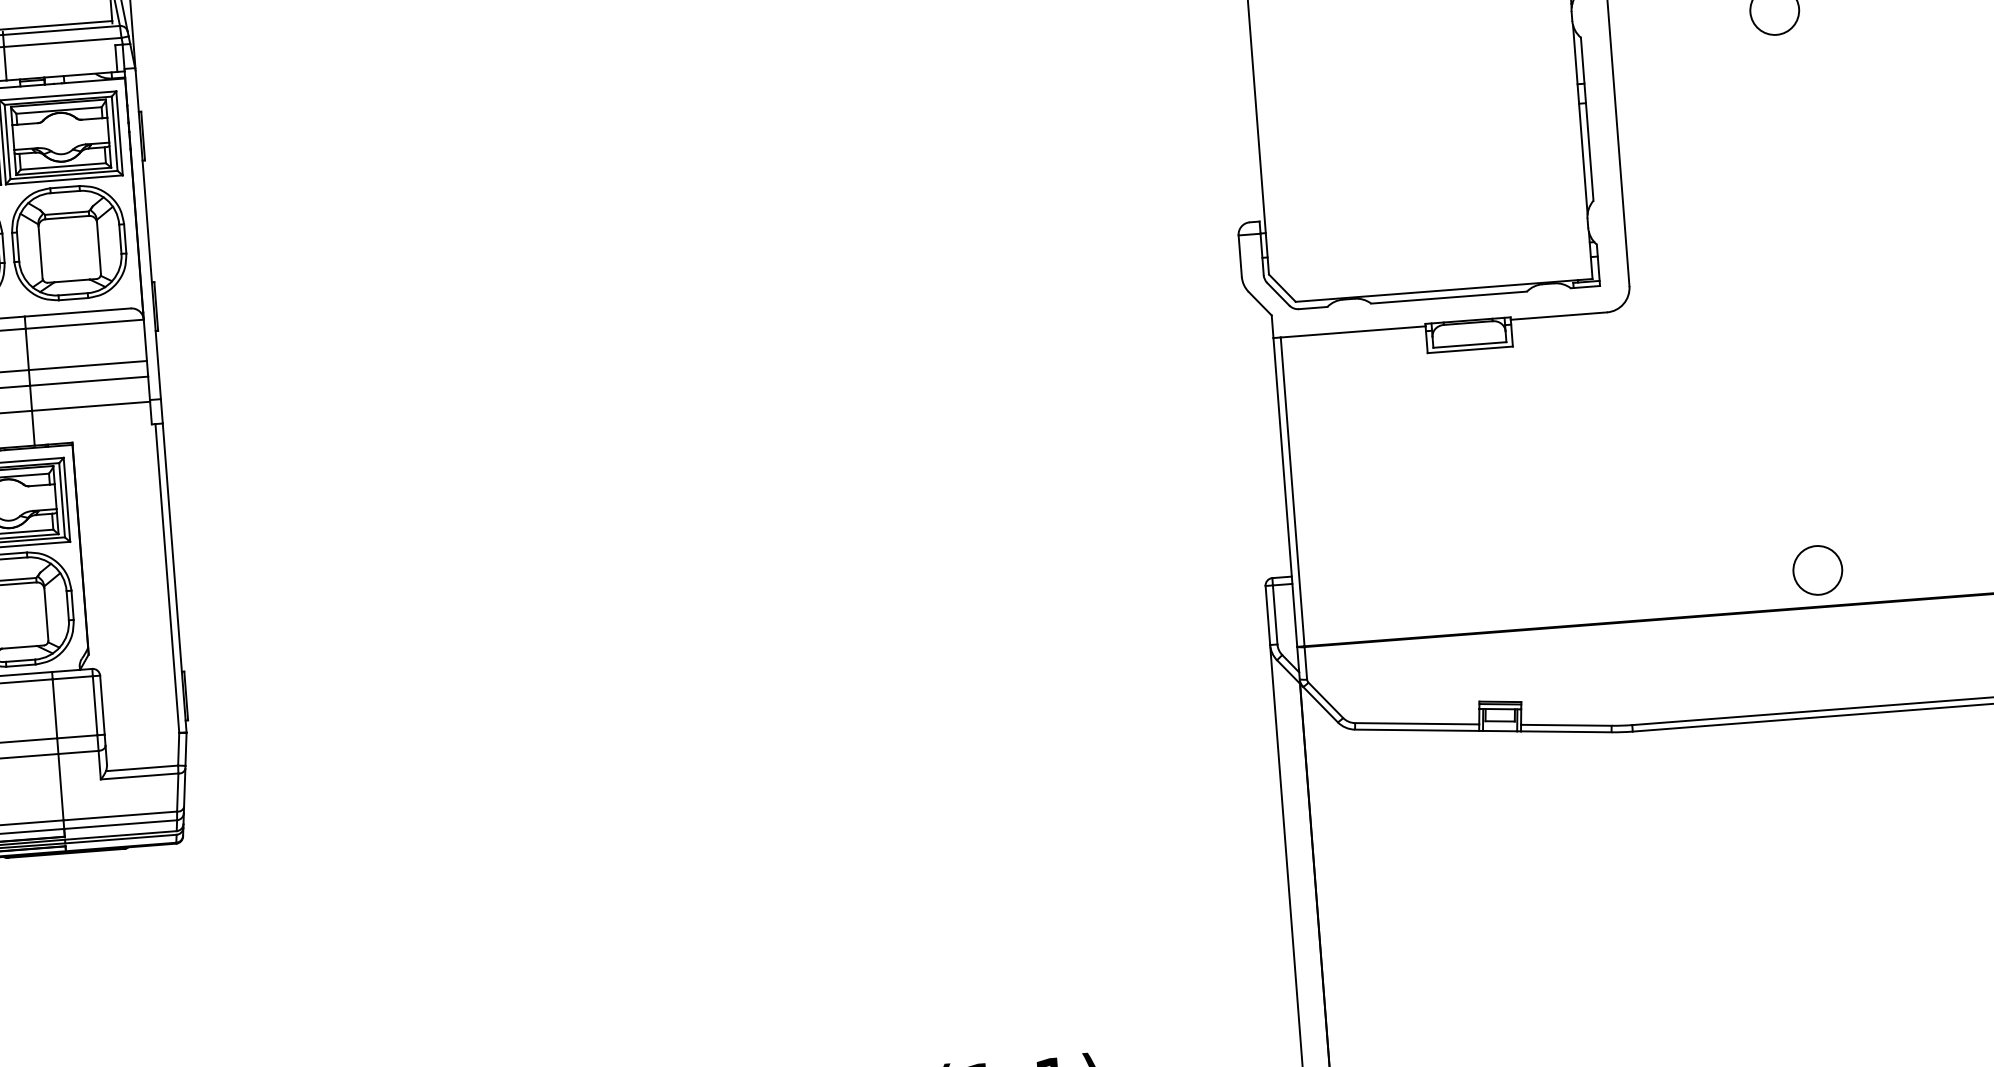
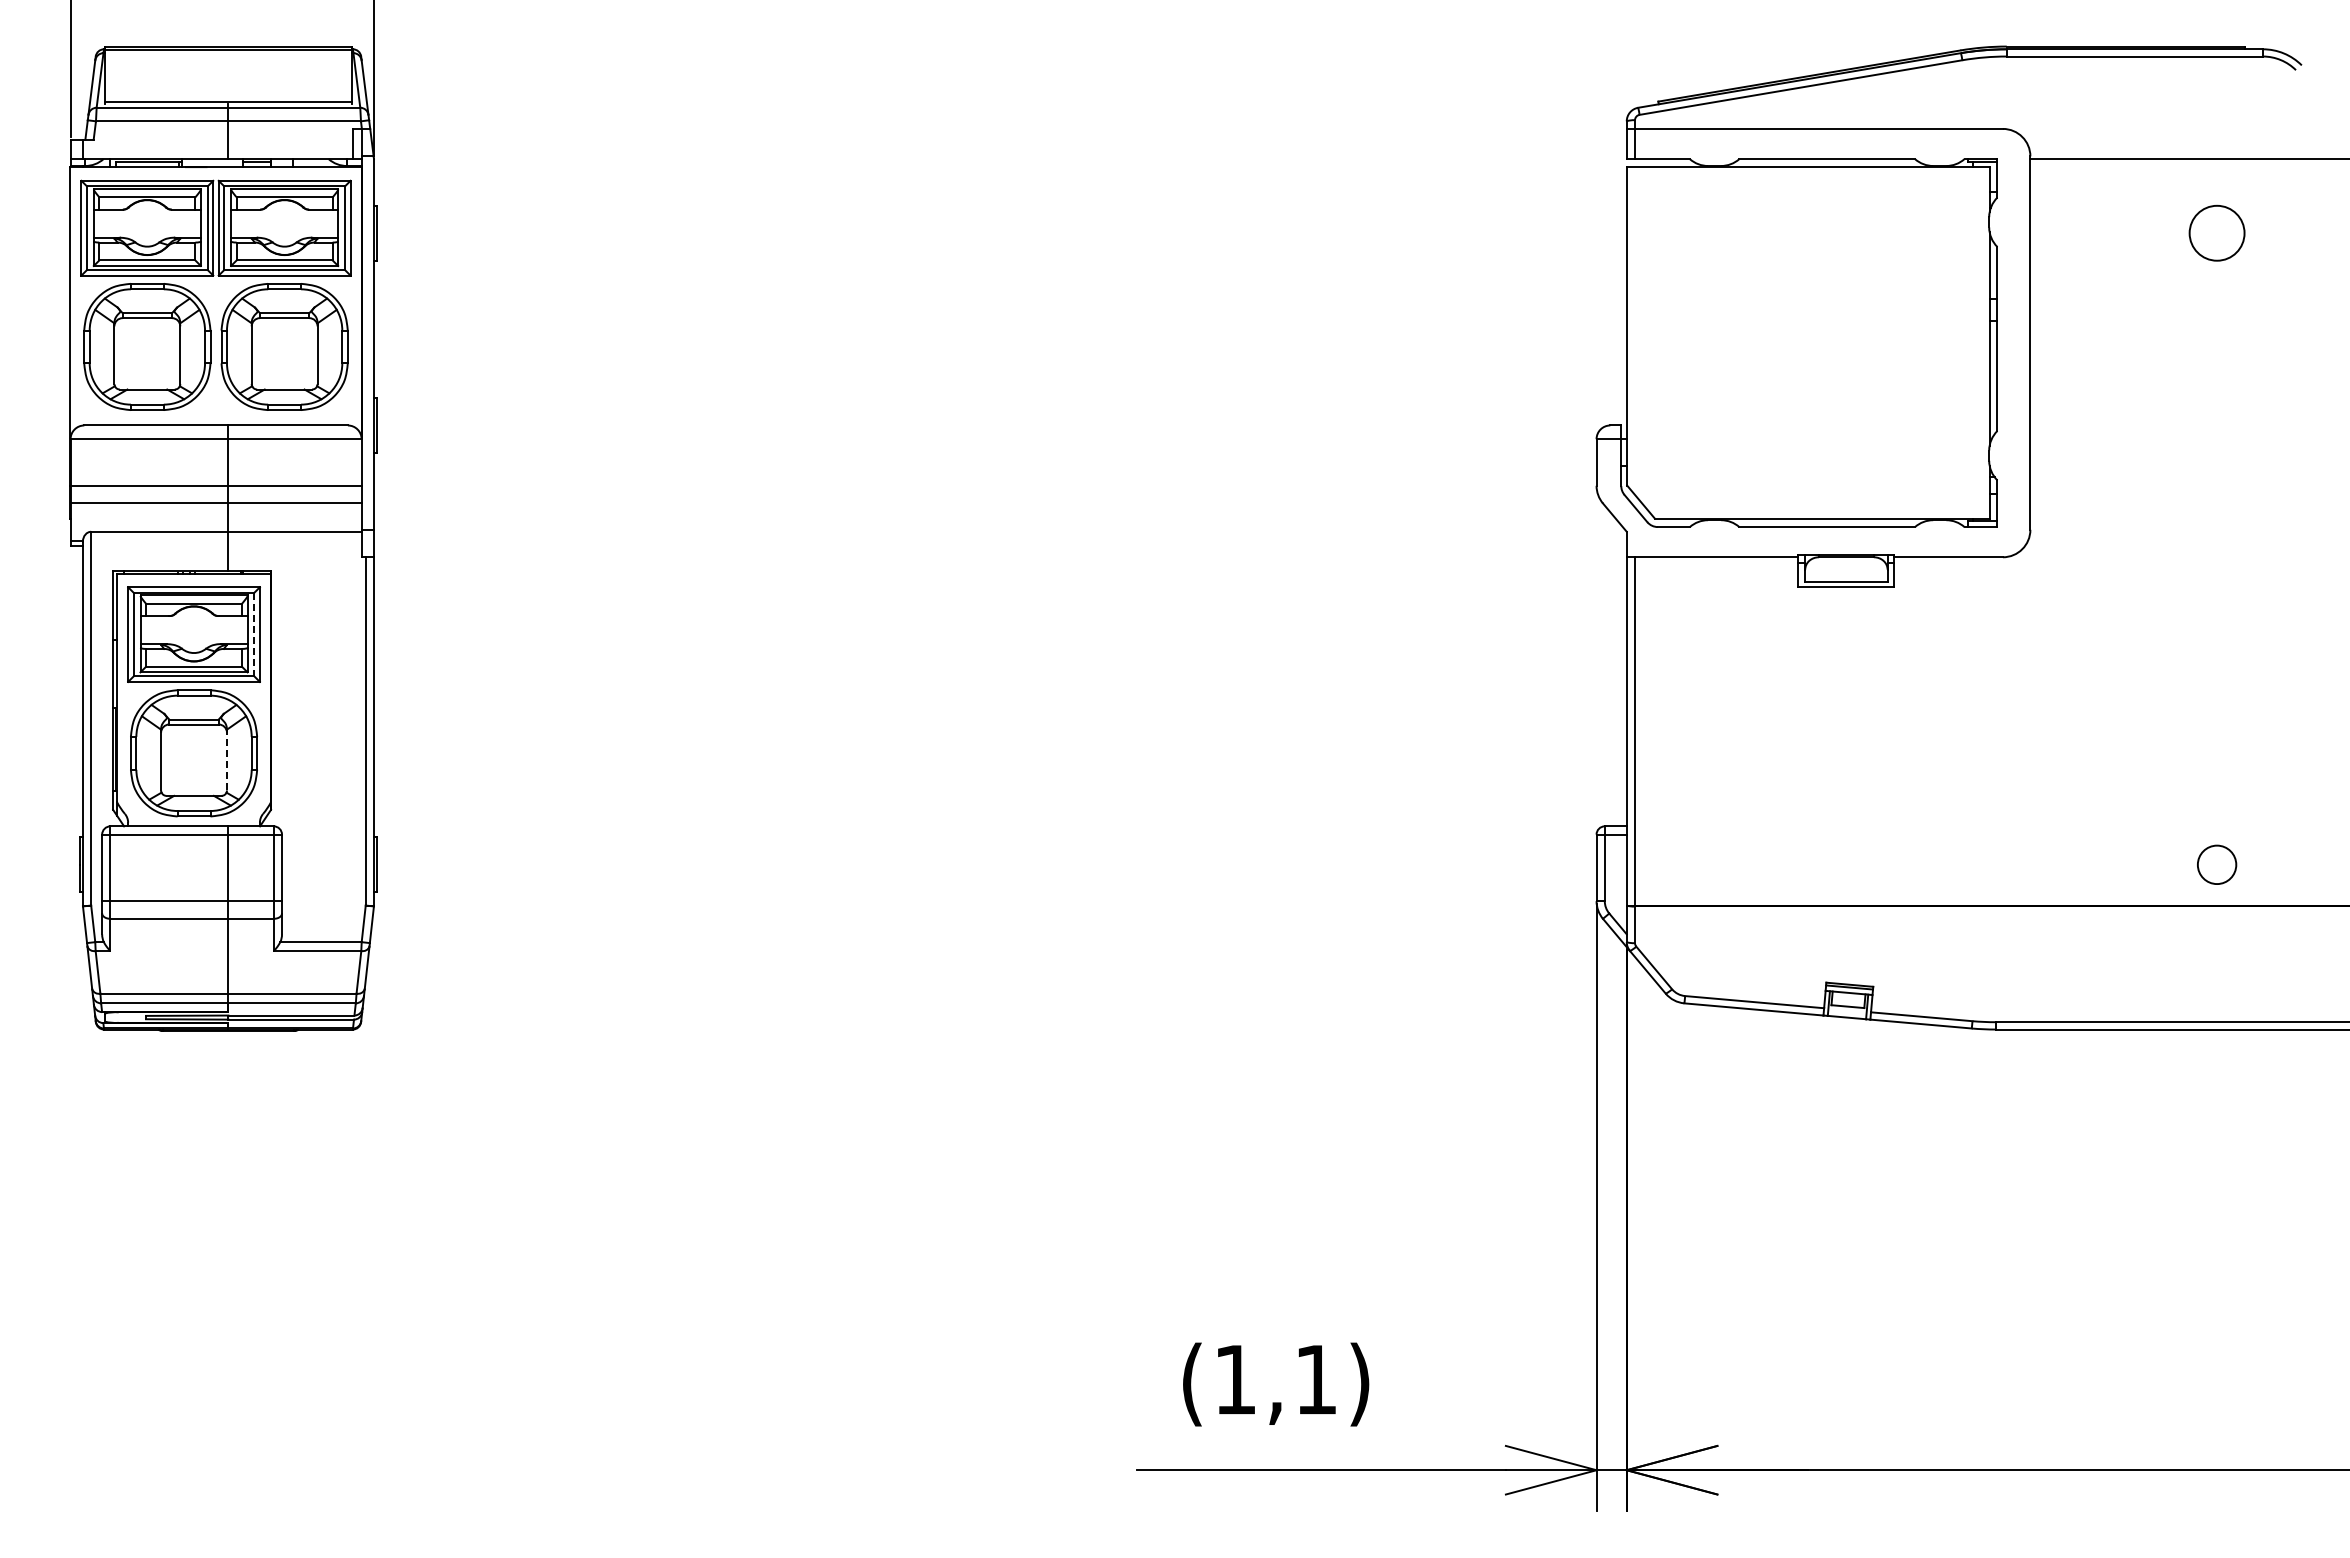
line: (62, 500) -> (254, 634), solid -> dashed
circle: (1817, 570) -> (2216, 864), size x0.7
line: (45, 612) -> (226, 759), solid -> dashed

